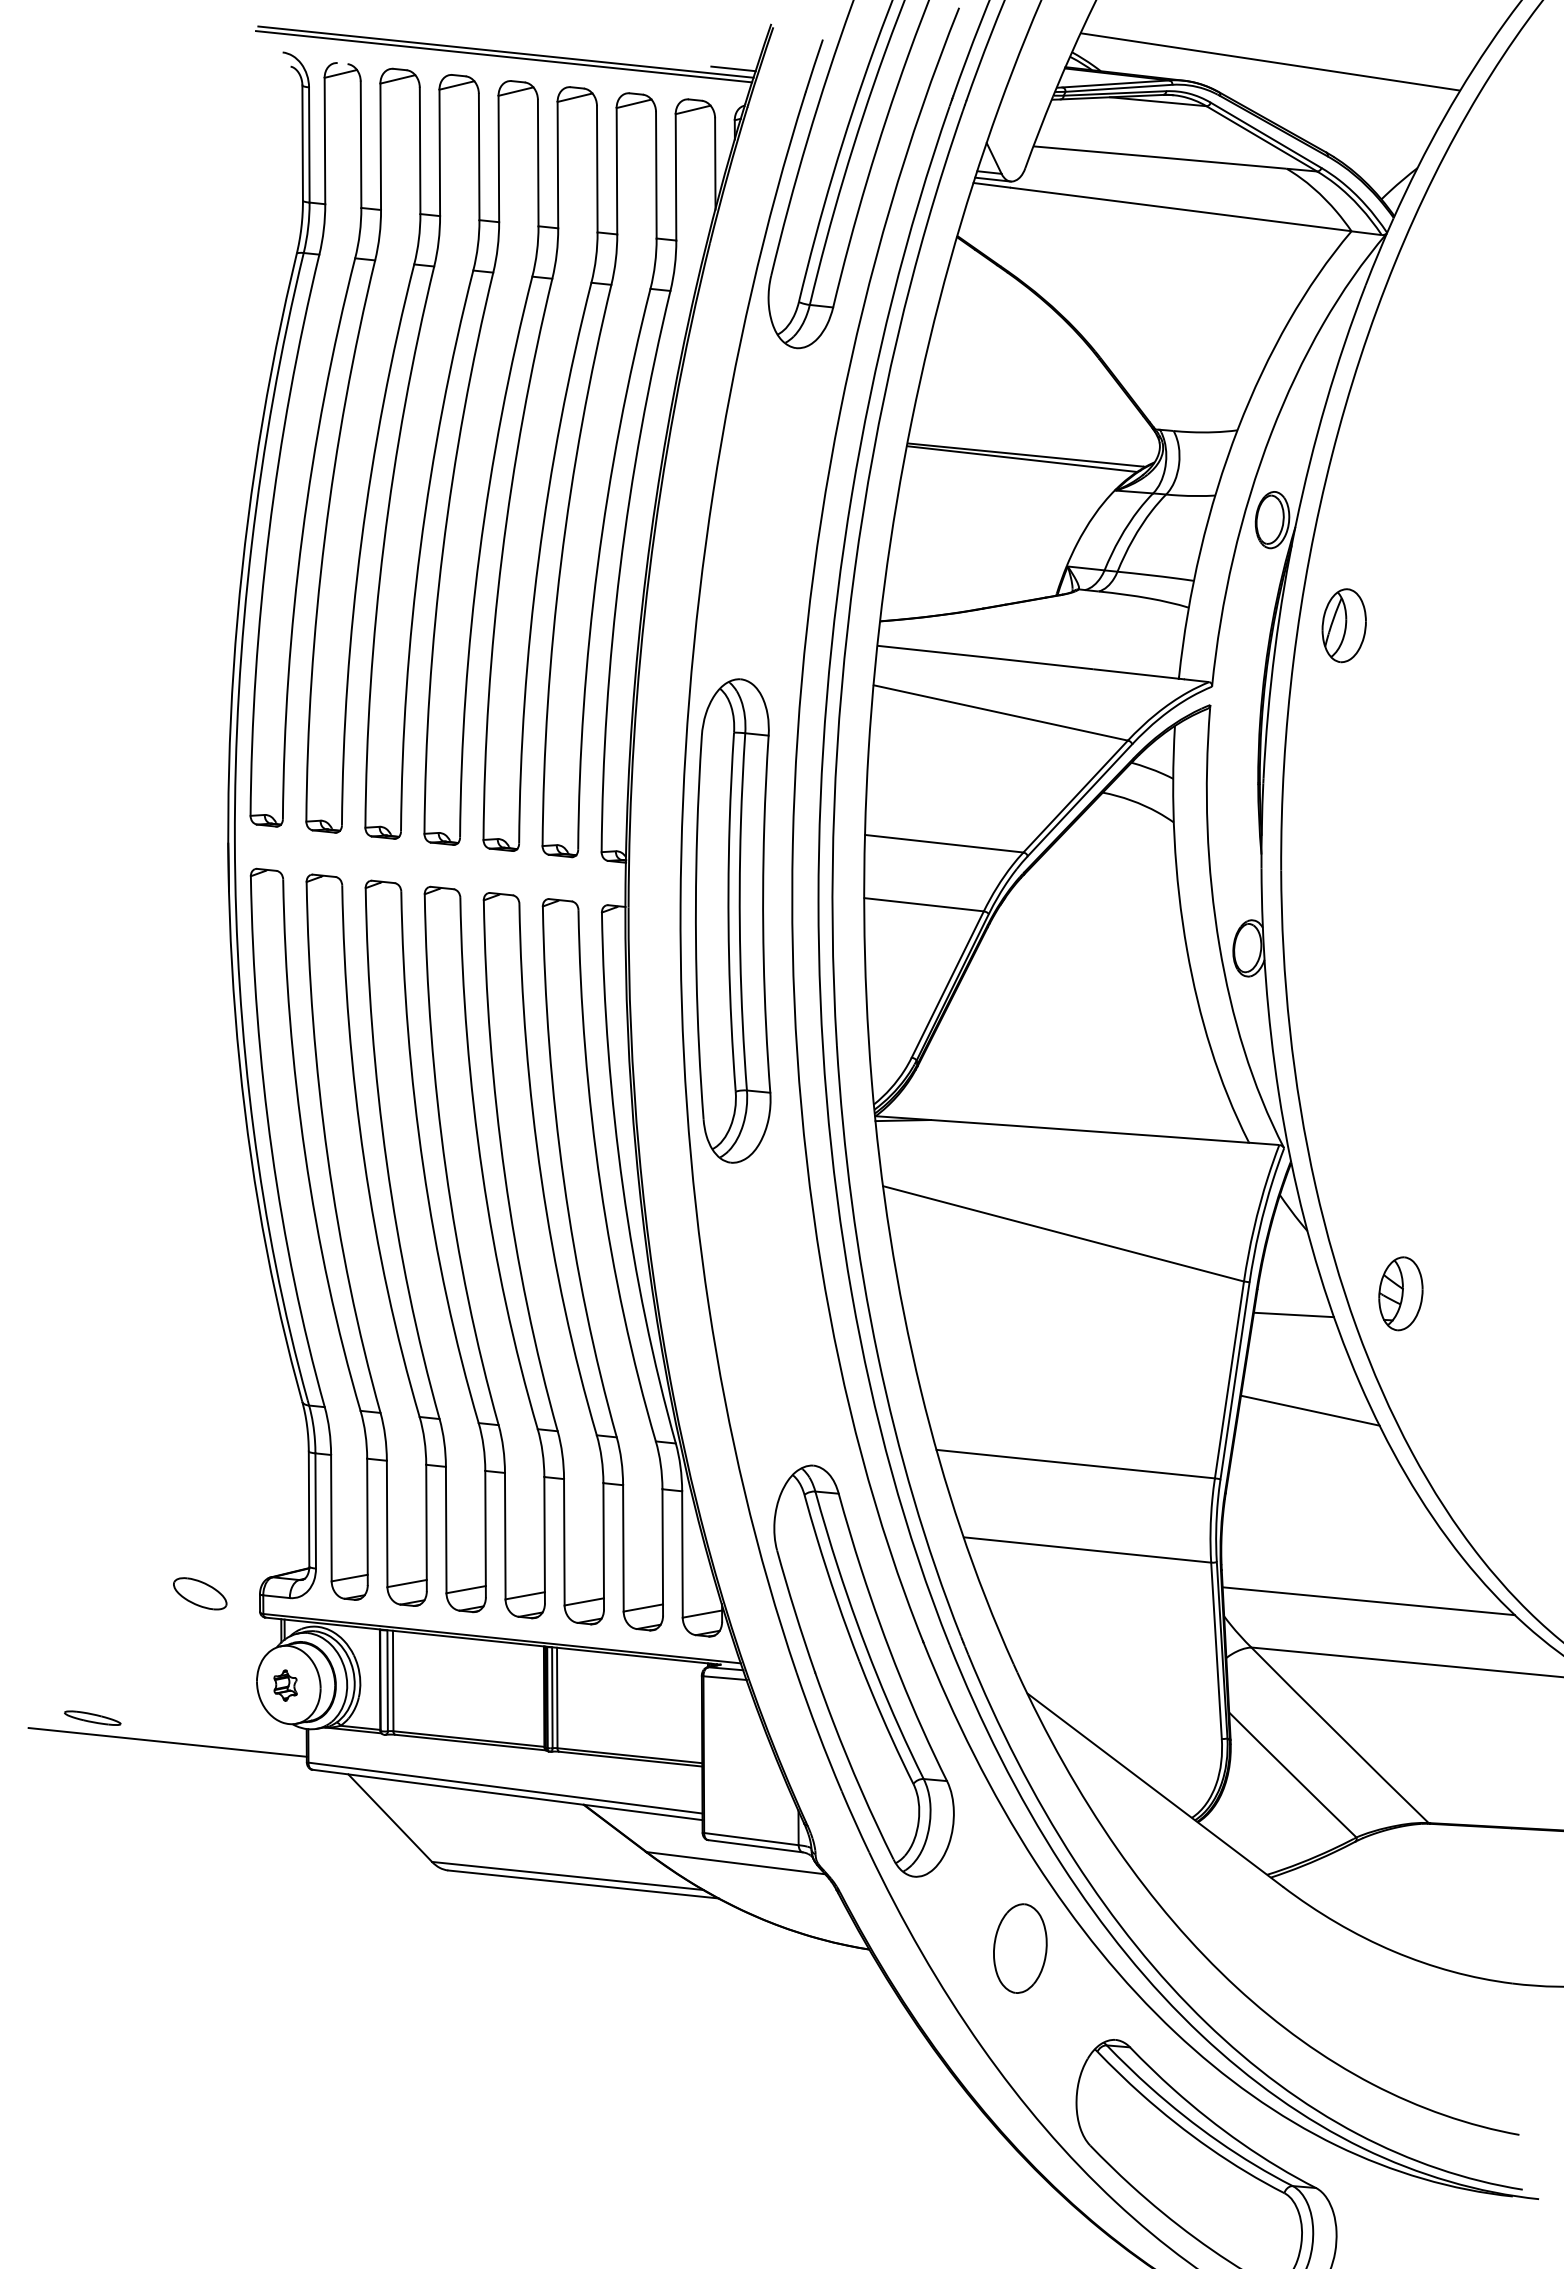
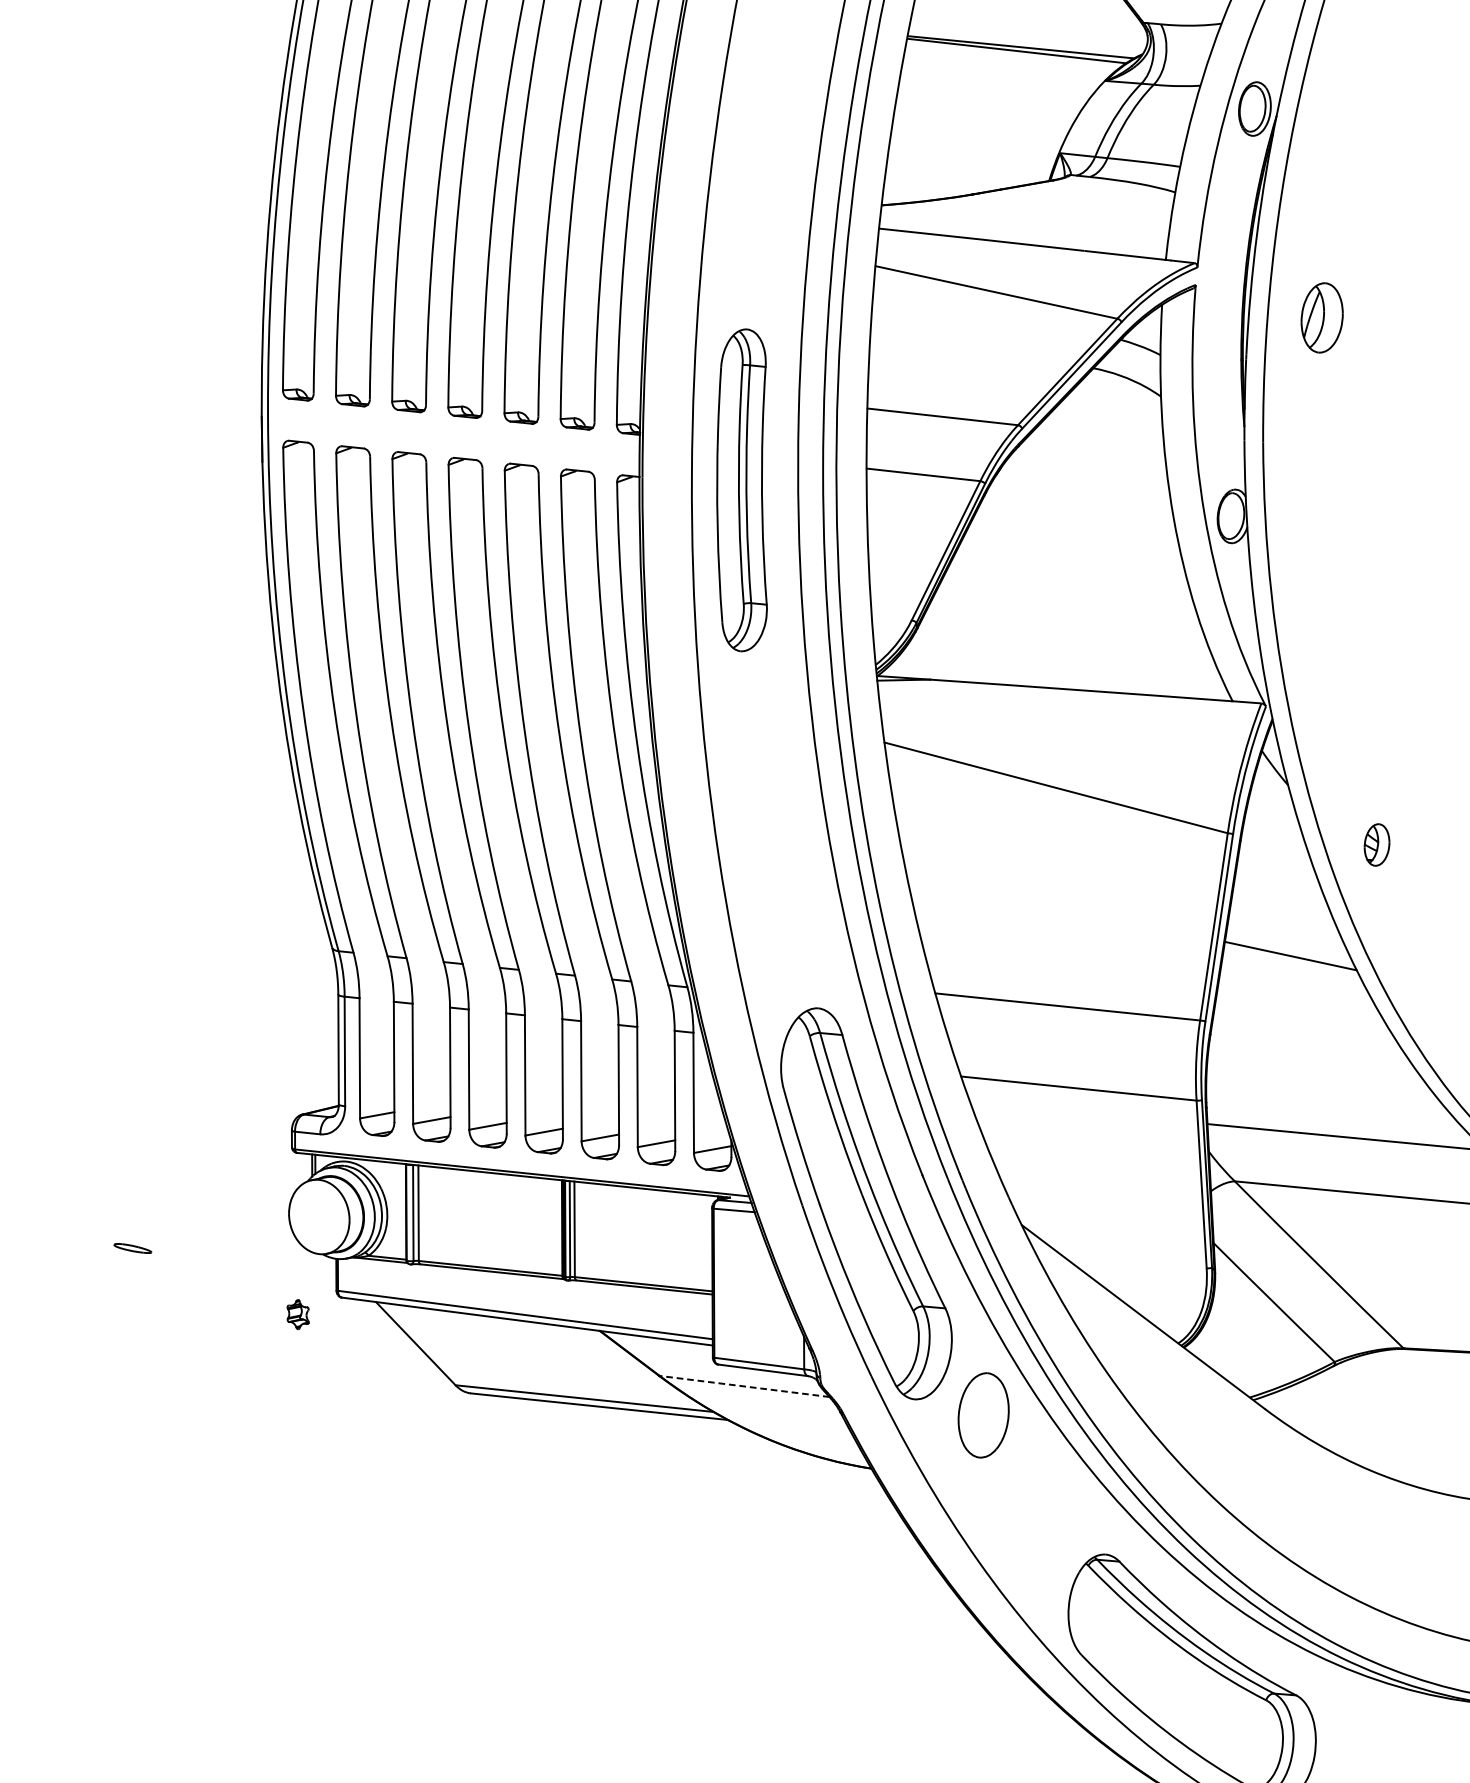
part: (1343, 625) -> (1321, 317), moved
part: (733, 920) -> (742, 489), size x0.7
part: (1400, 1293) -> (1376, 844), size x0.6
line: (1293, 1314) -> (1274, 864), removed
part: (200, 1593) -> (235, 1129), removed
part: (285, 1685) -> (298, 1314), moved
part: (92, 1717) -> (132, 1247), size x0.7
line: (167, 1742) -> (203, 1271), removed
line: (736, 1863) -> (745, 1386), solid -> dashed
part: (1020, 1948) -> (983, 1415), moved

